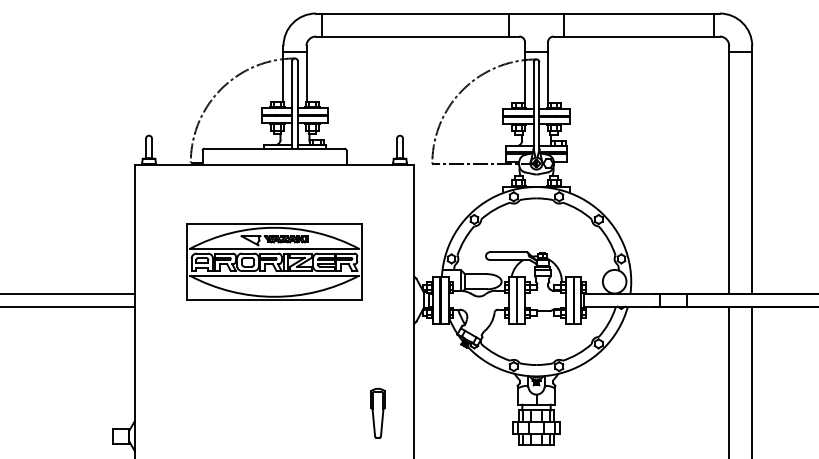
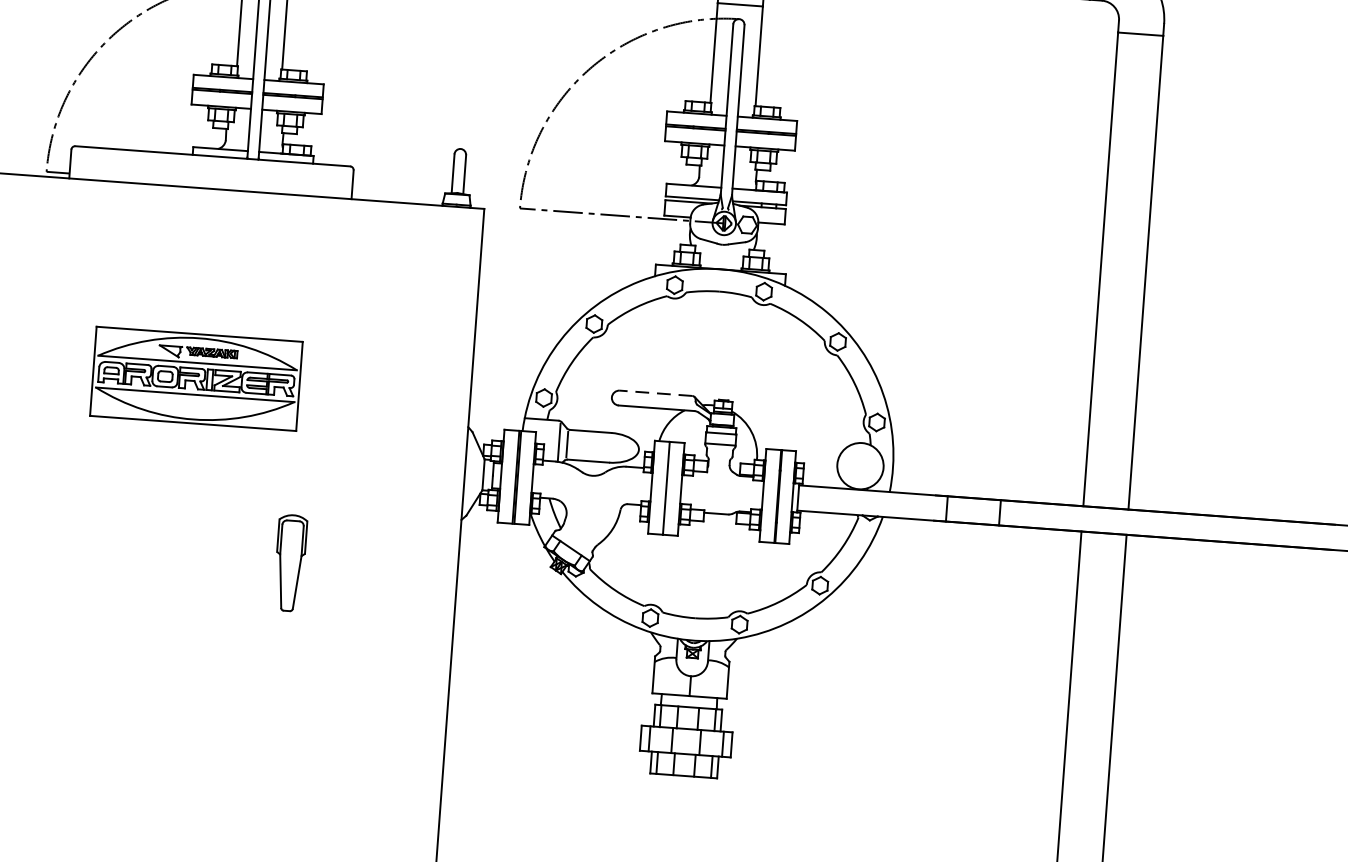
line: (507, 252) -> (654, 393), solid -> dashed
part: (274, 261) -> (196, 377), size x0.6
part: (377, 413) -> (289, 563), moved

